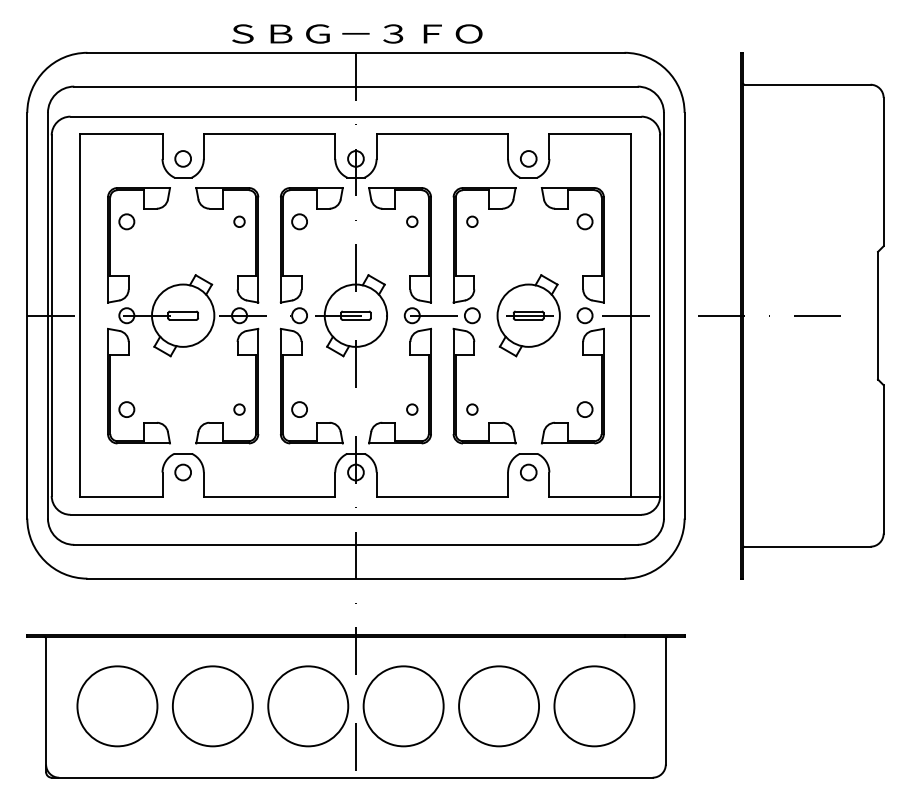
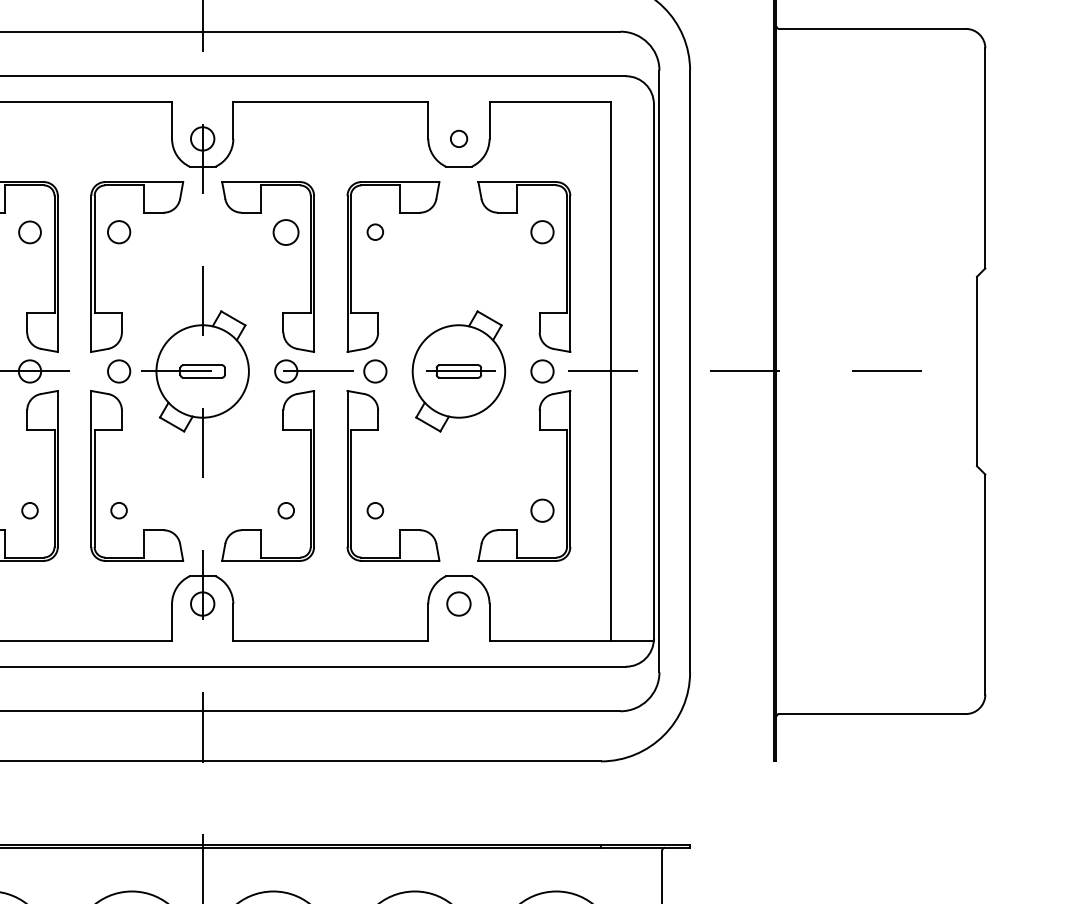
circle: (528, 158) -> (458, 138), size x0.7
circle: (239, 221) -> (29, 231), size x1.4
circle: (412, 221) -> (286, 231), size x1.6
circle: (299, 409) -> (118, 510), size x0.7

